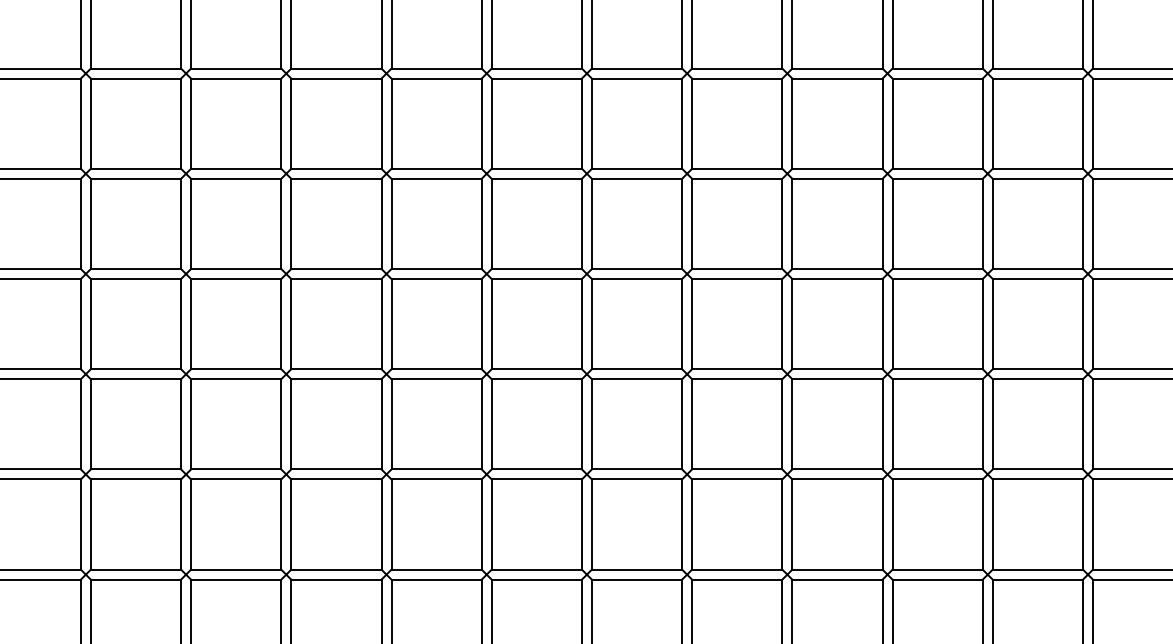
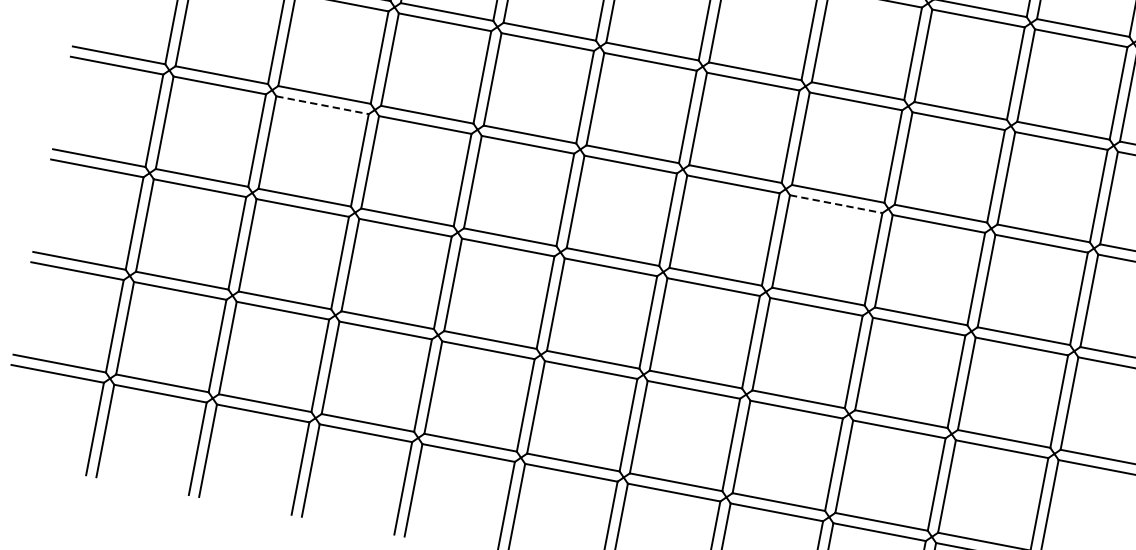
line: (236, 279) -> (322, 105), solid -> dashed
line: (737, 279) -> (836, 204), solid -> dashed

